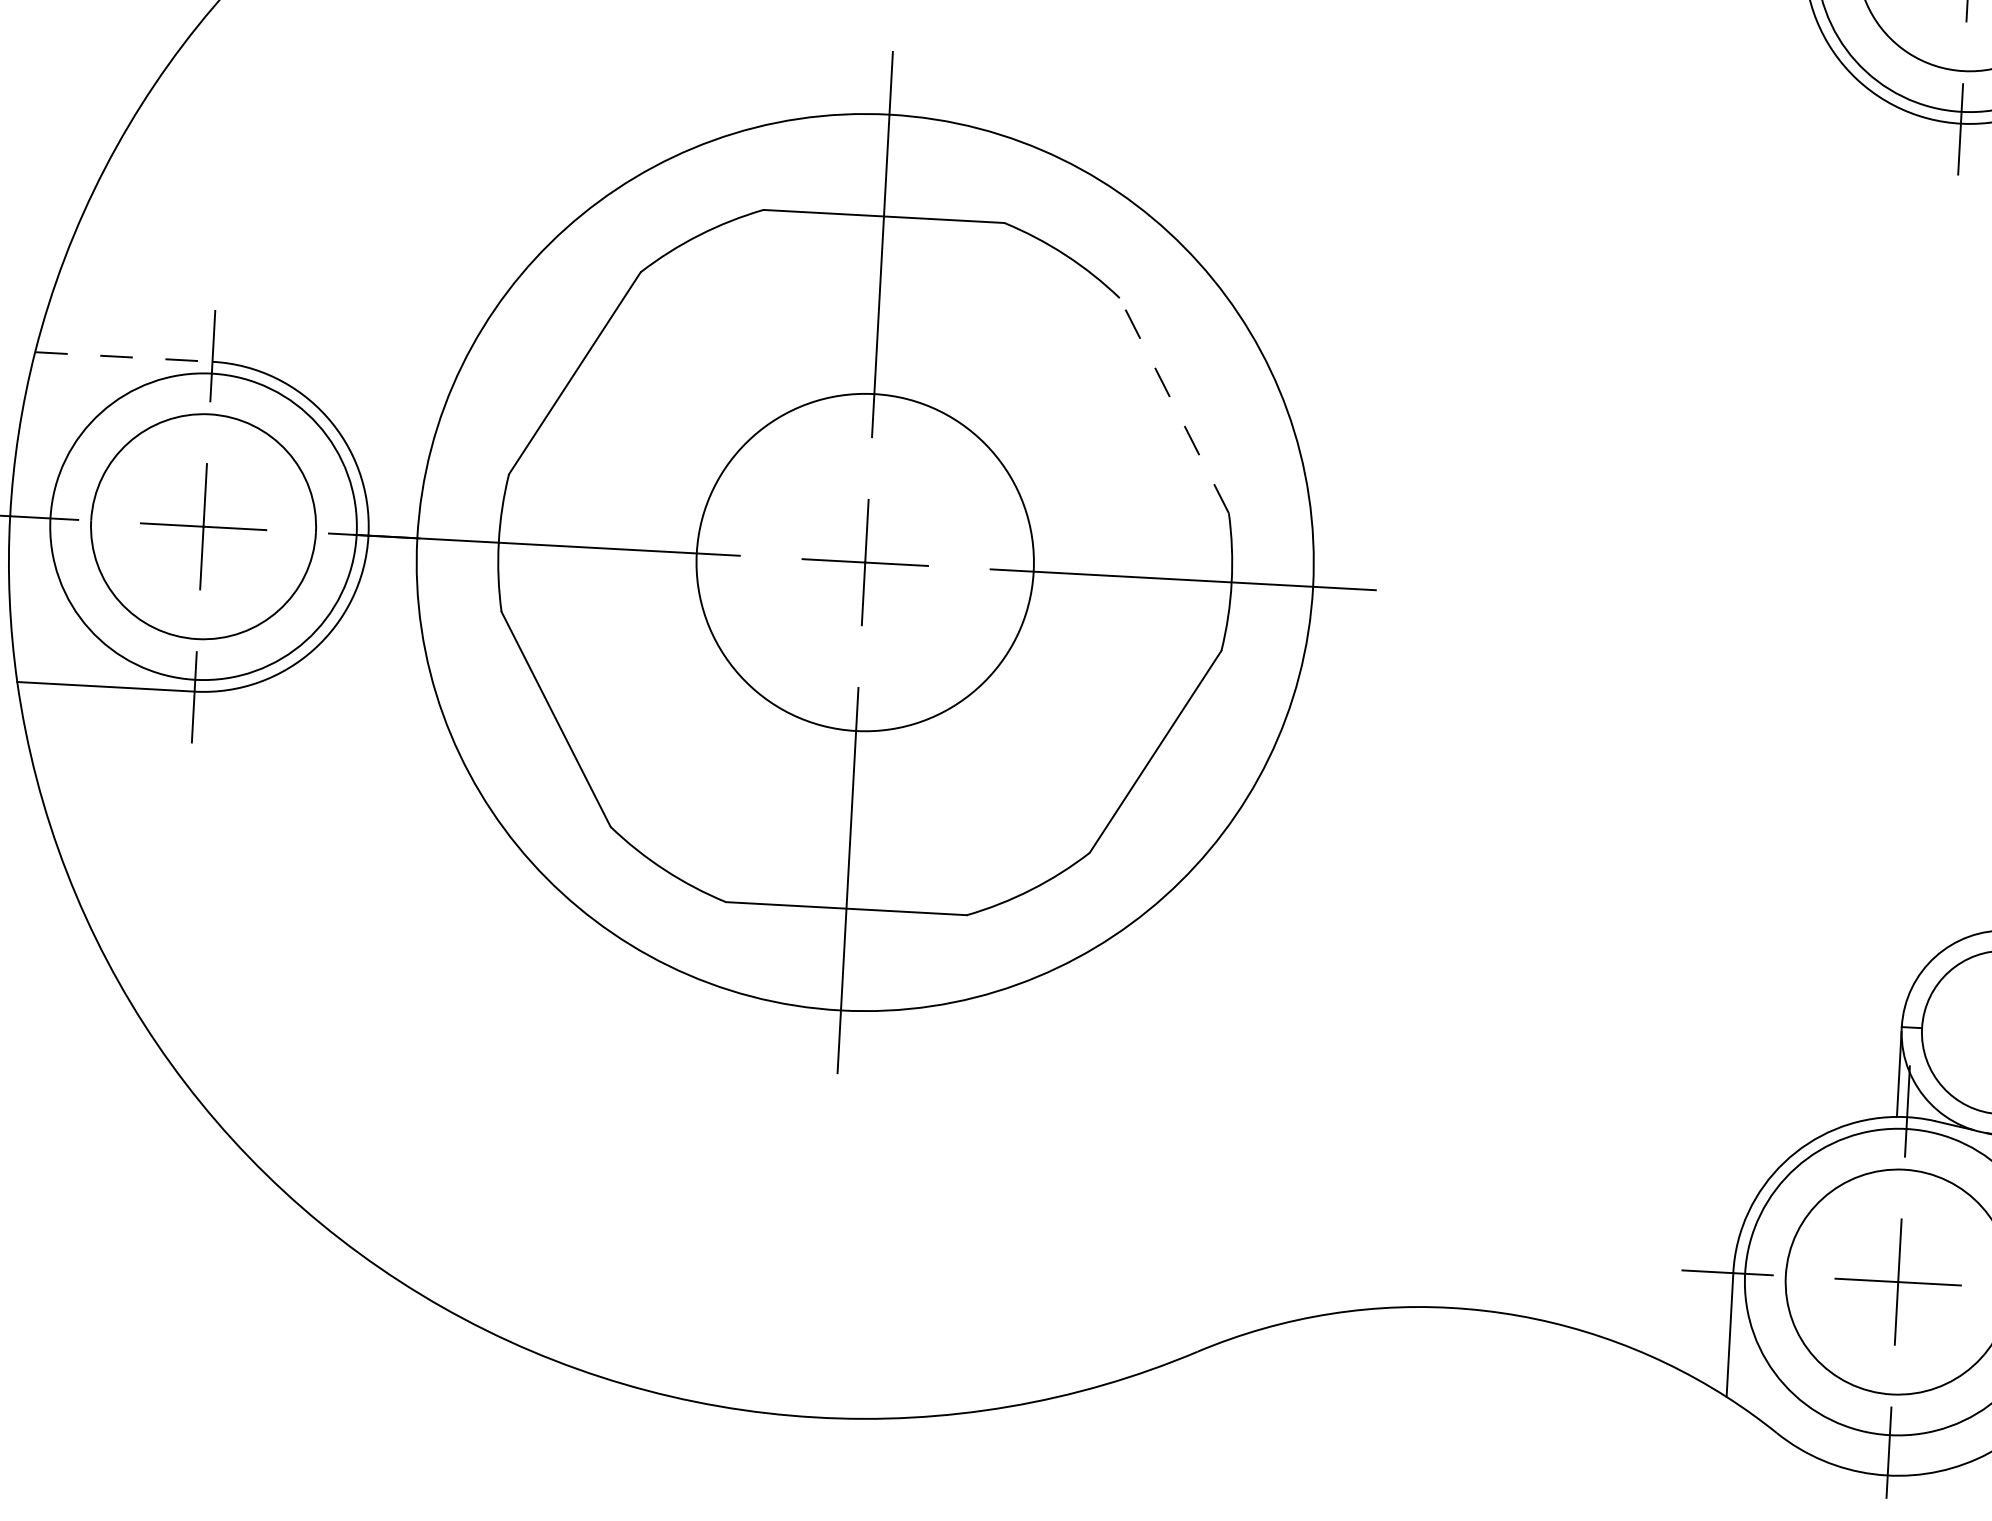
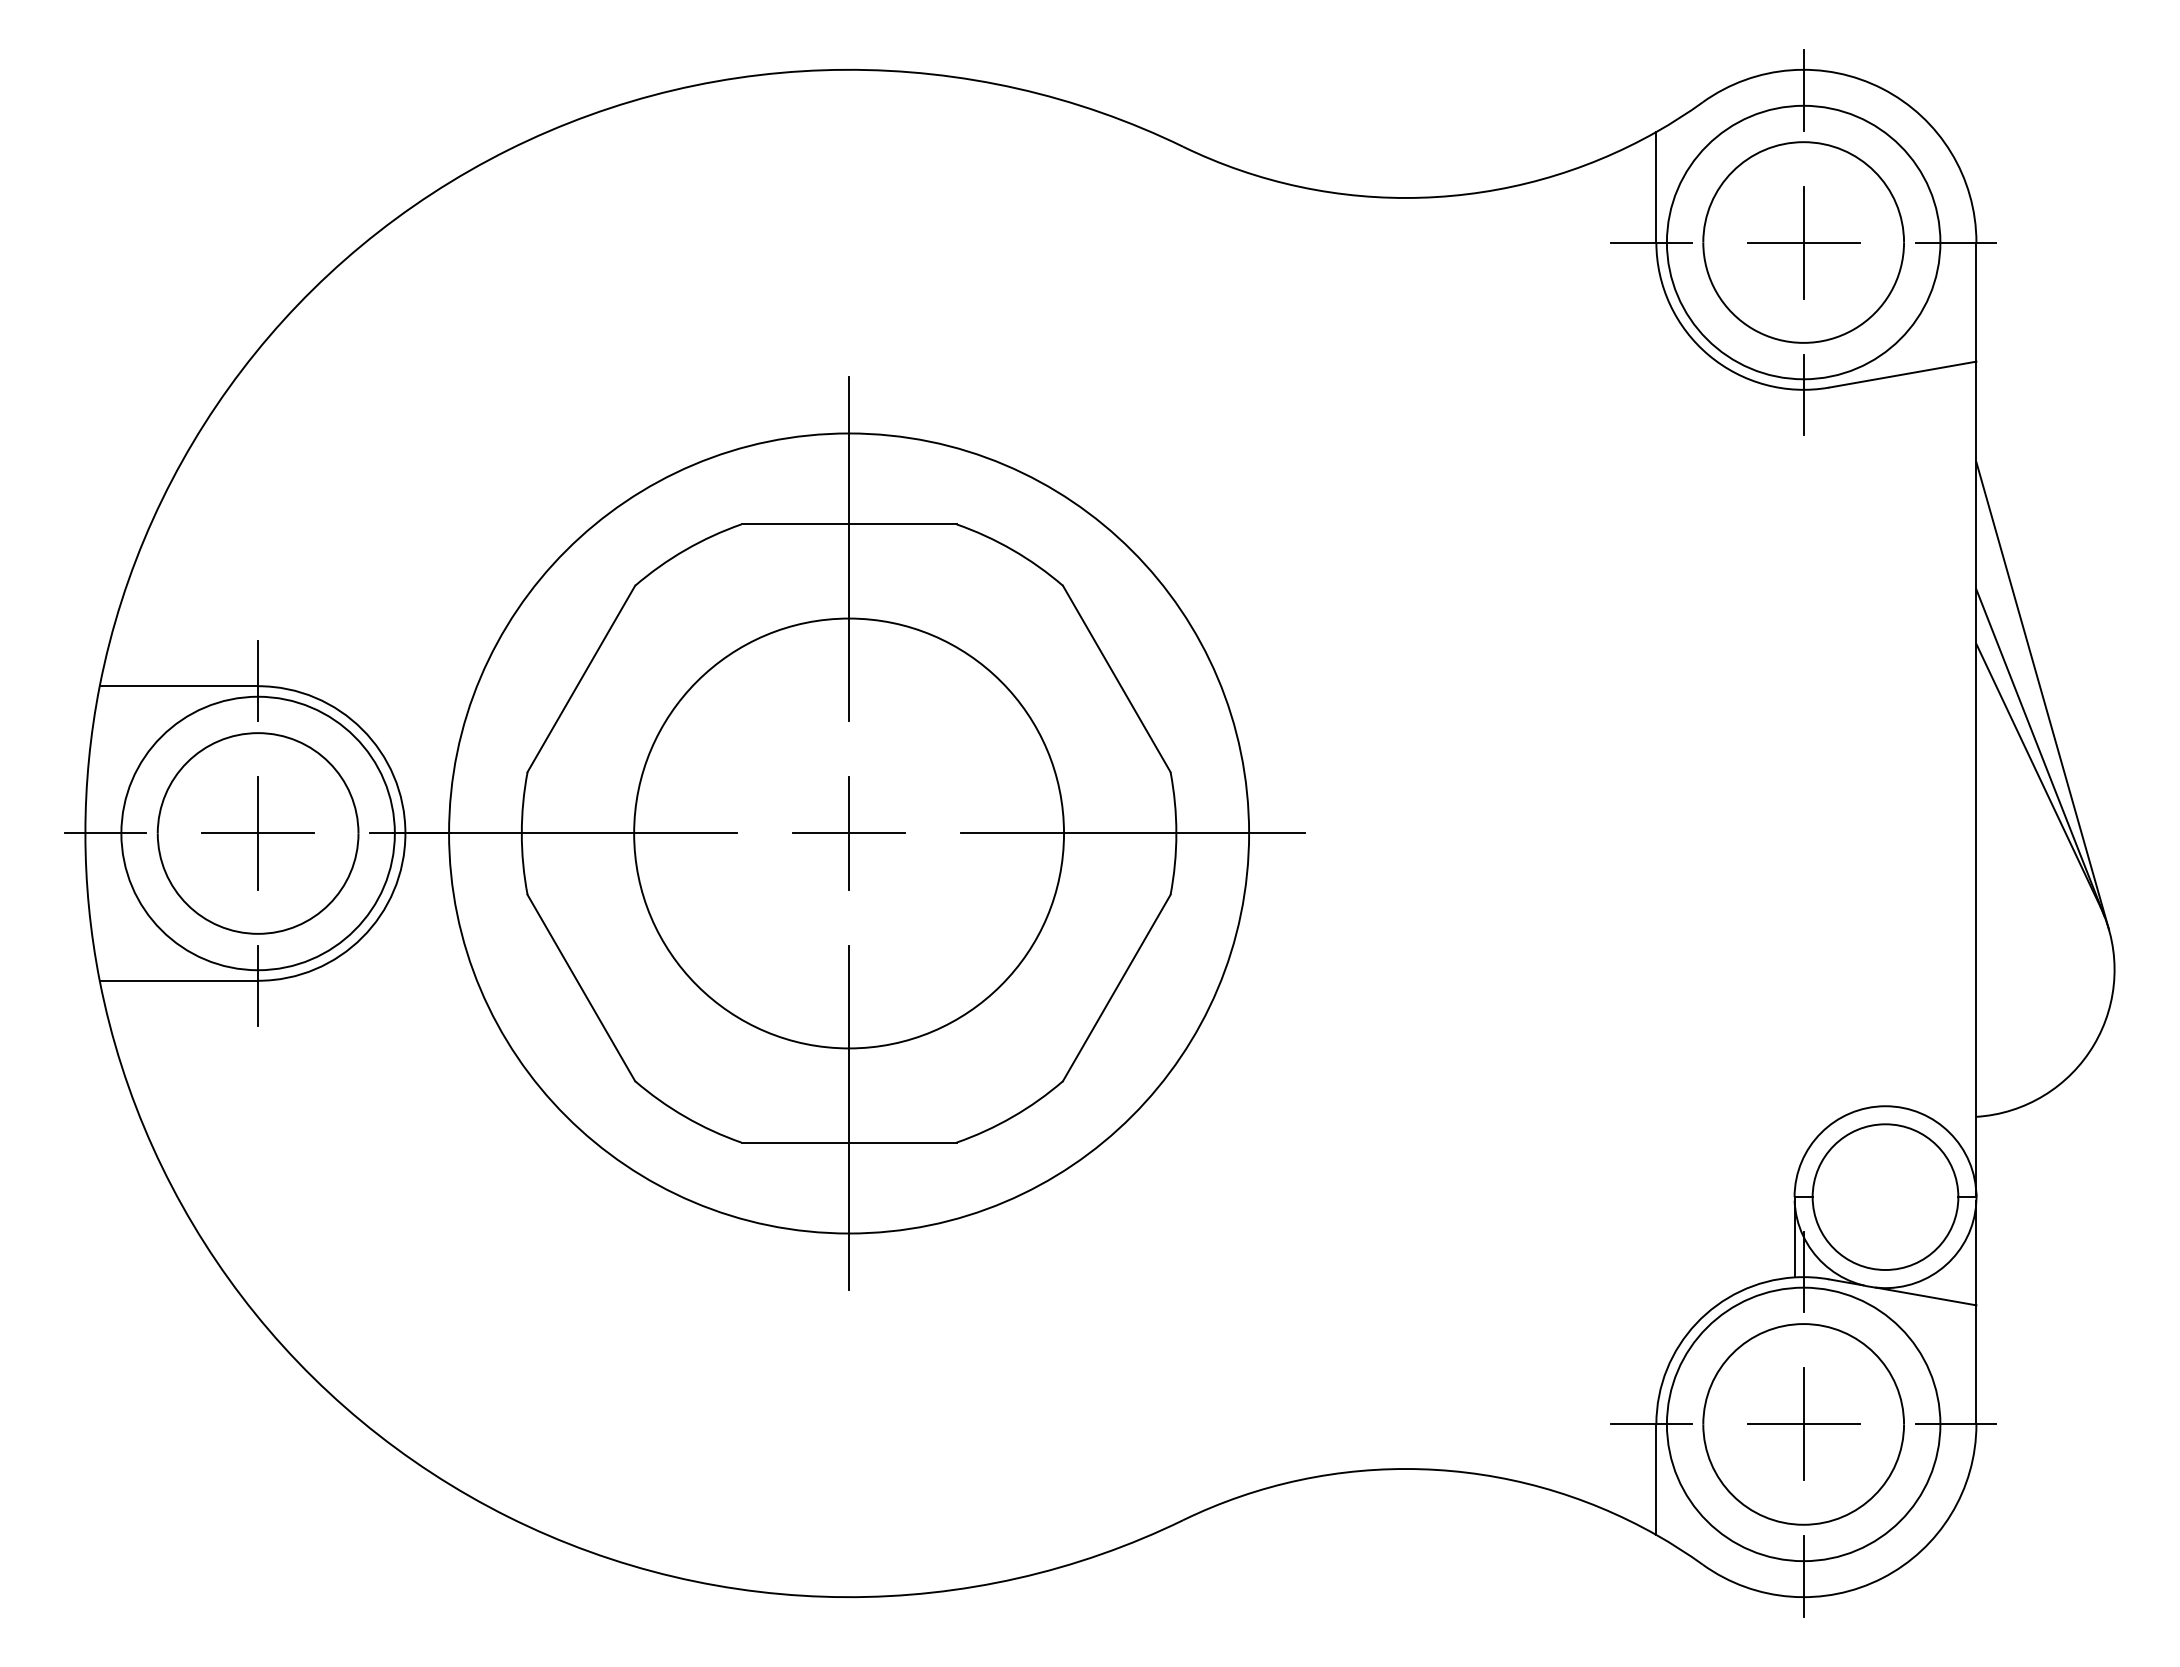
line: (124, 357) -> (179, 686), dashed -> solid
line: (1174, 405) -> (1116, 678), dashed -> solid
circle: (865, 562) -> (849, 833), size x1.43

